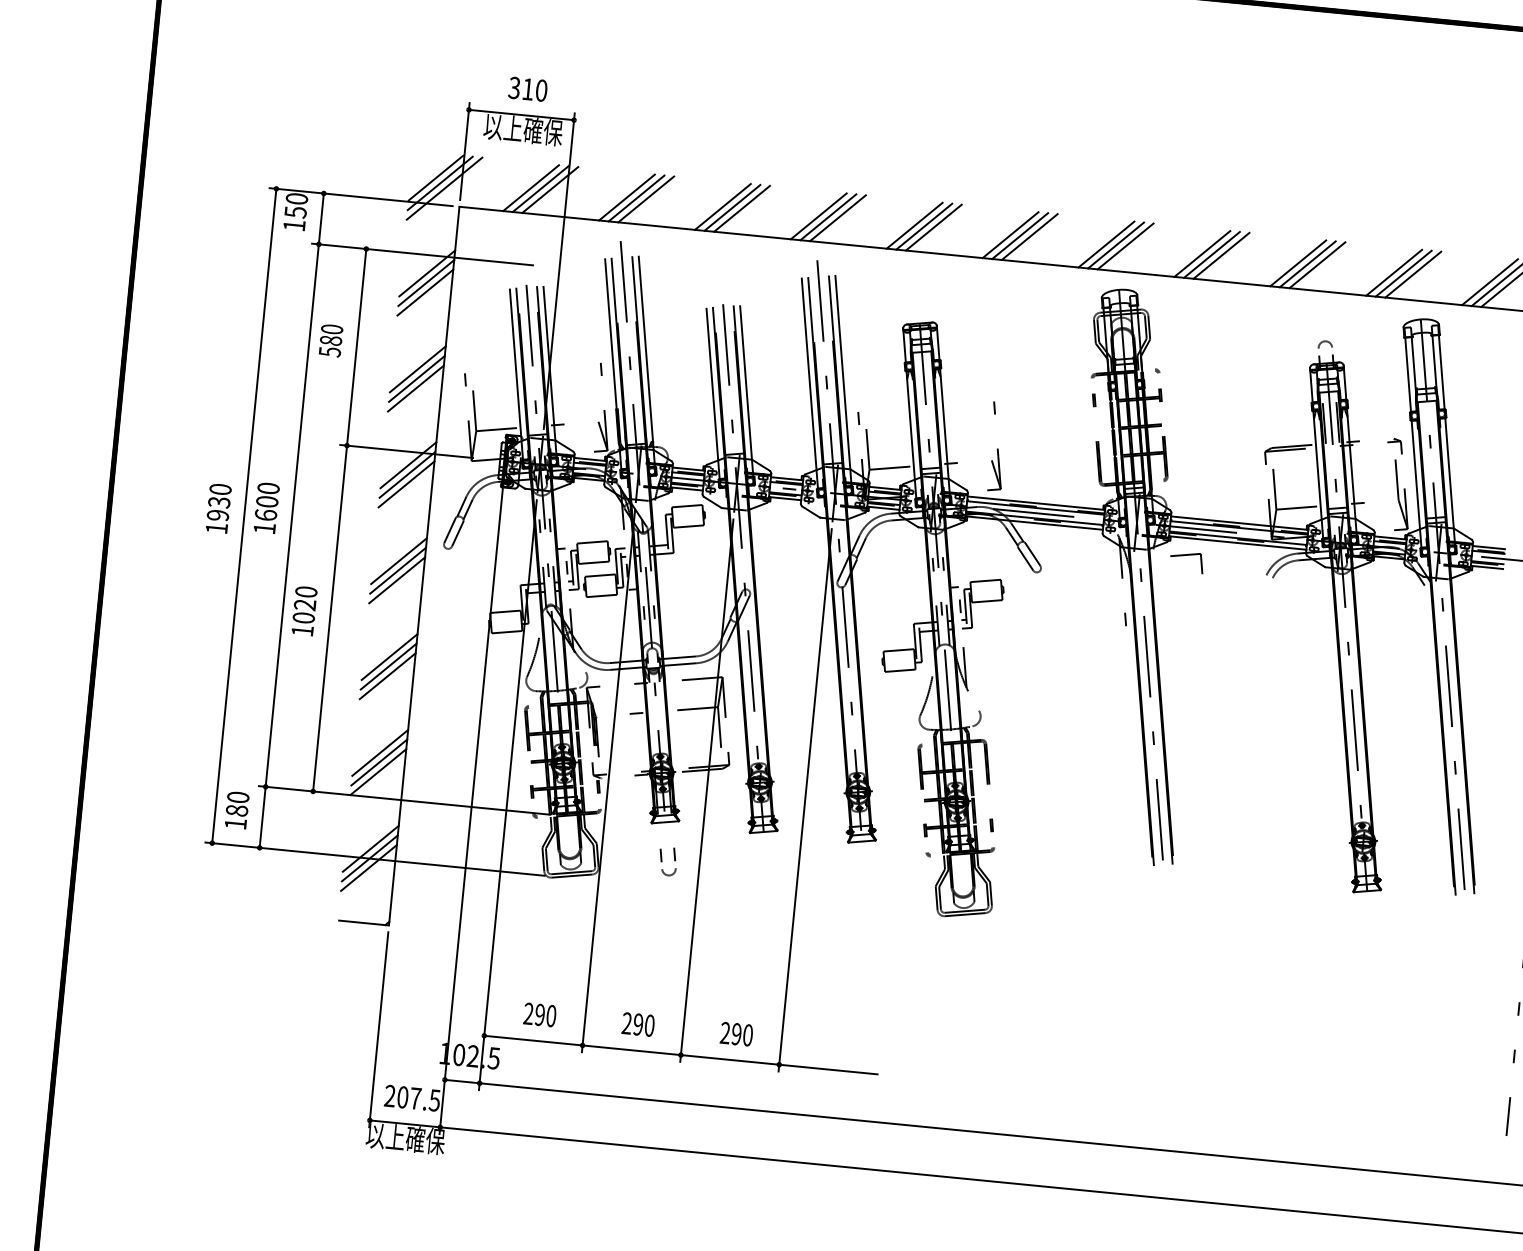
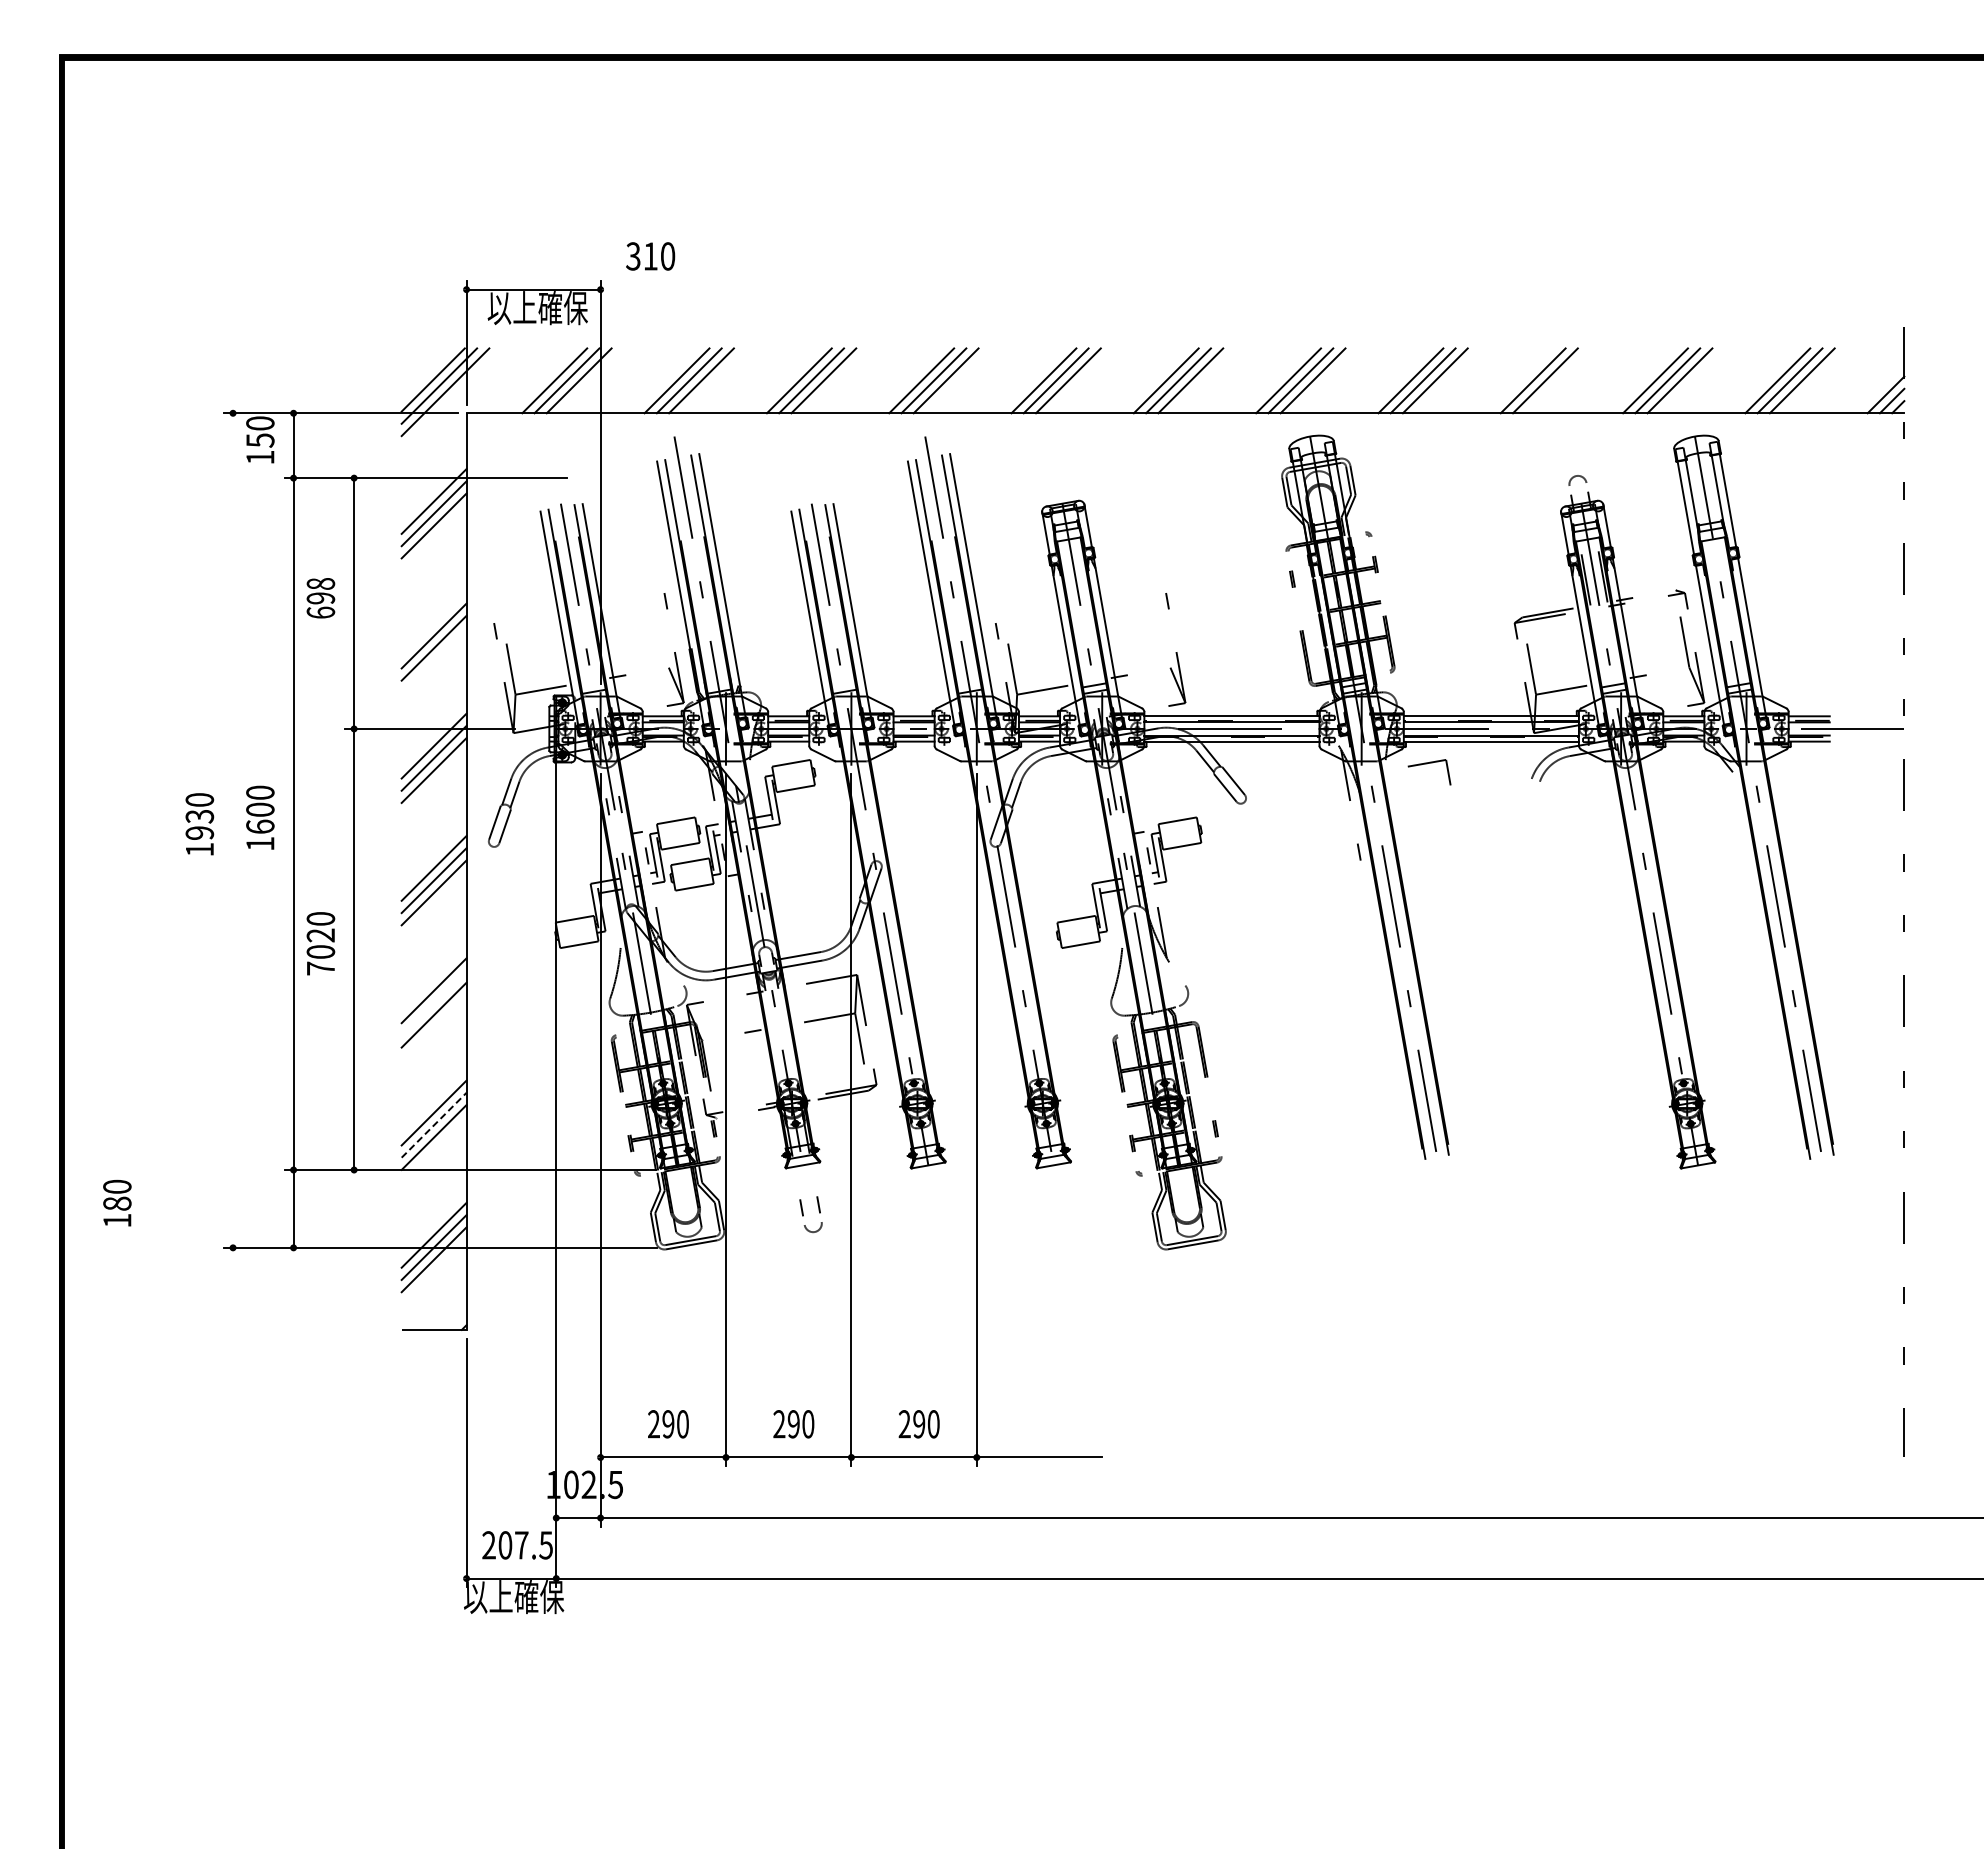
text: (527, 89) -> (650, 256), moved
line: (1317, 264) -> (1557, 380), removed
text: (330, 340) -> (320, 598), 580 -> 698
line: (417, 369) -> (433, 623), removed
line: (244, 515) -> (233, 830), removed
text: (302, 630) -> (320, 968), 1020 -> 7020
line: (388, 666) -> (433, 1002), removed
line: (379, 762) -> (434, 1125), solid -> dashed
text: (237, 809) -> (117, 1202), moved

